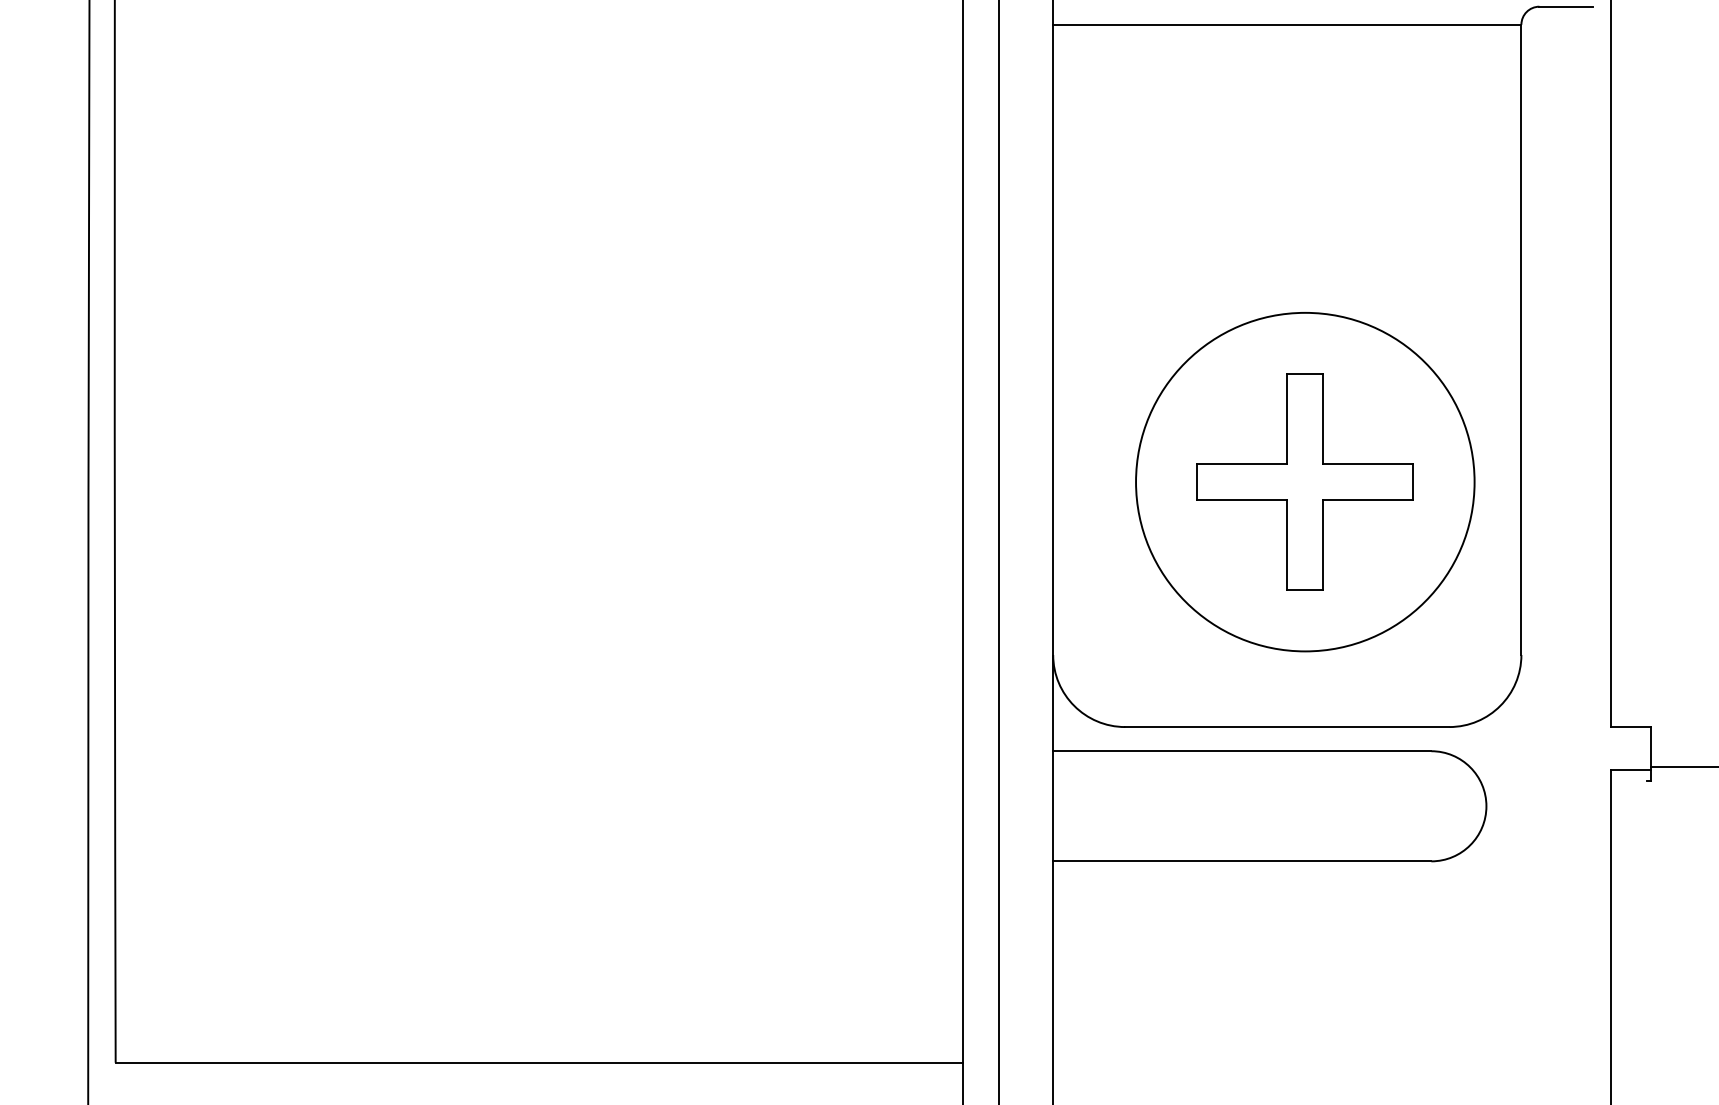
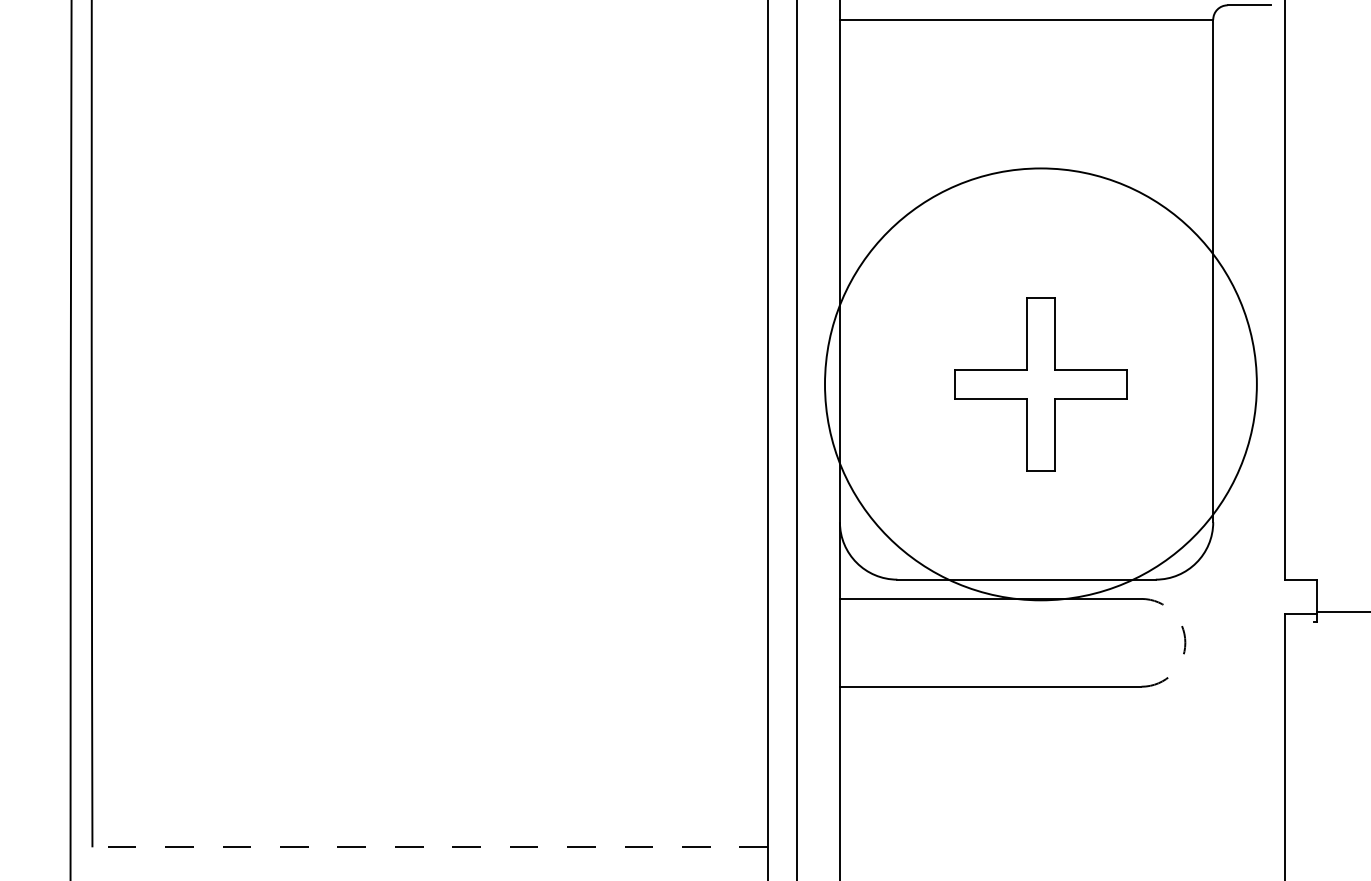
circle: (1305, 481) -> (1041, 383), size x1.6
arc: (1486, 806) -> (1185, 643), solid -> dashed
line: (539, 1062) -> (430, 847), solid -> dashed

